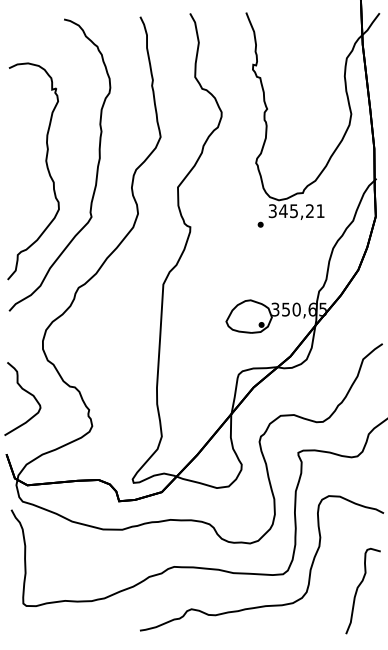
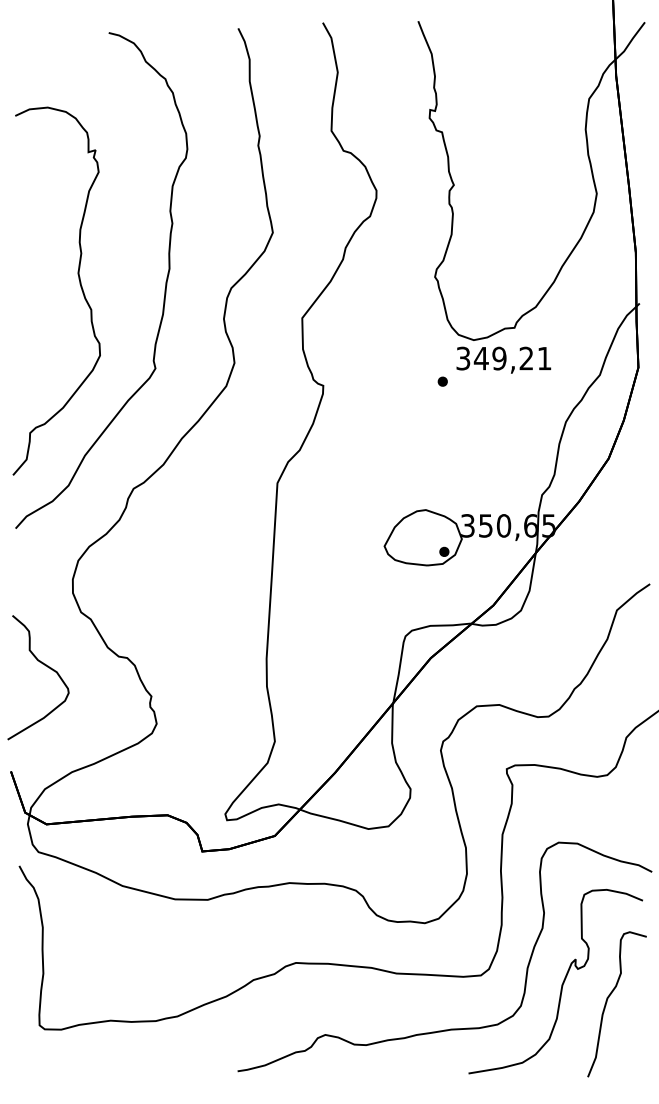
text: (293, 210) -> (498, 357), 345,21 -> 349,21
curve: (330, 578) -> (561, 982), added

